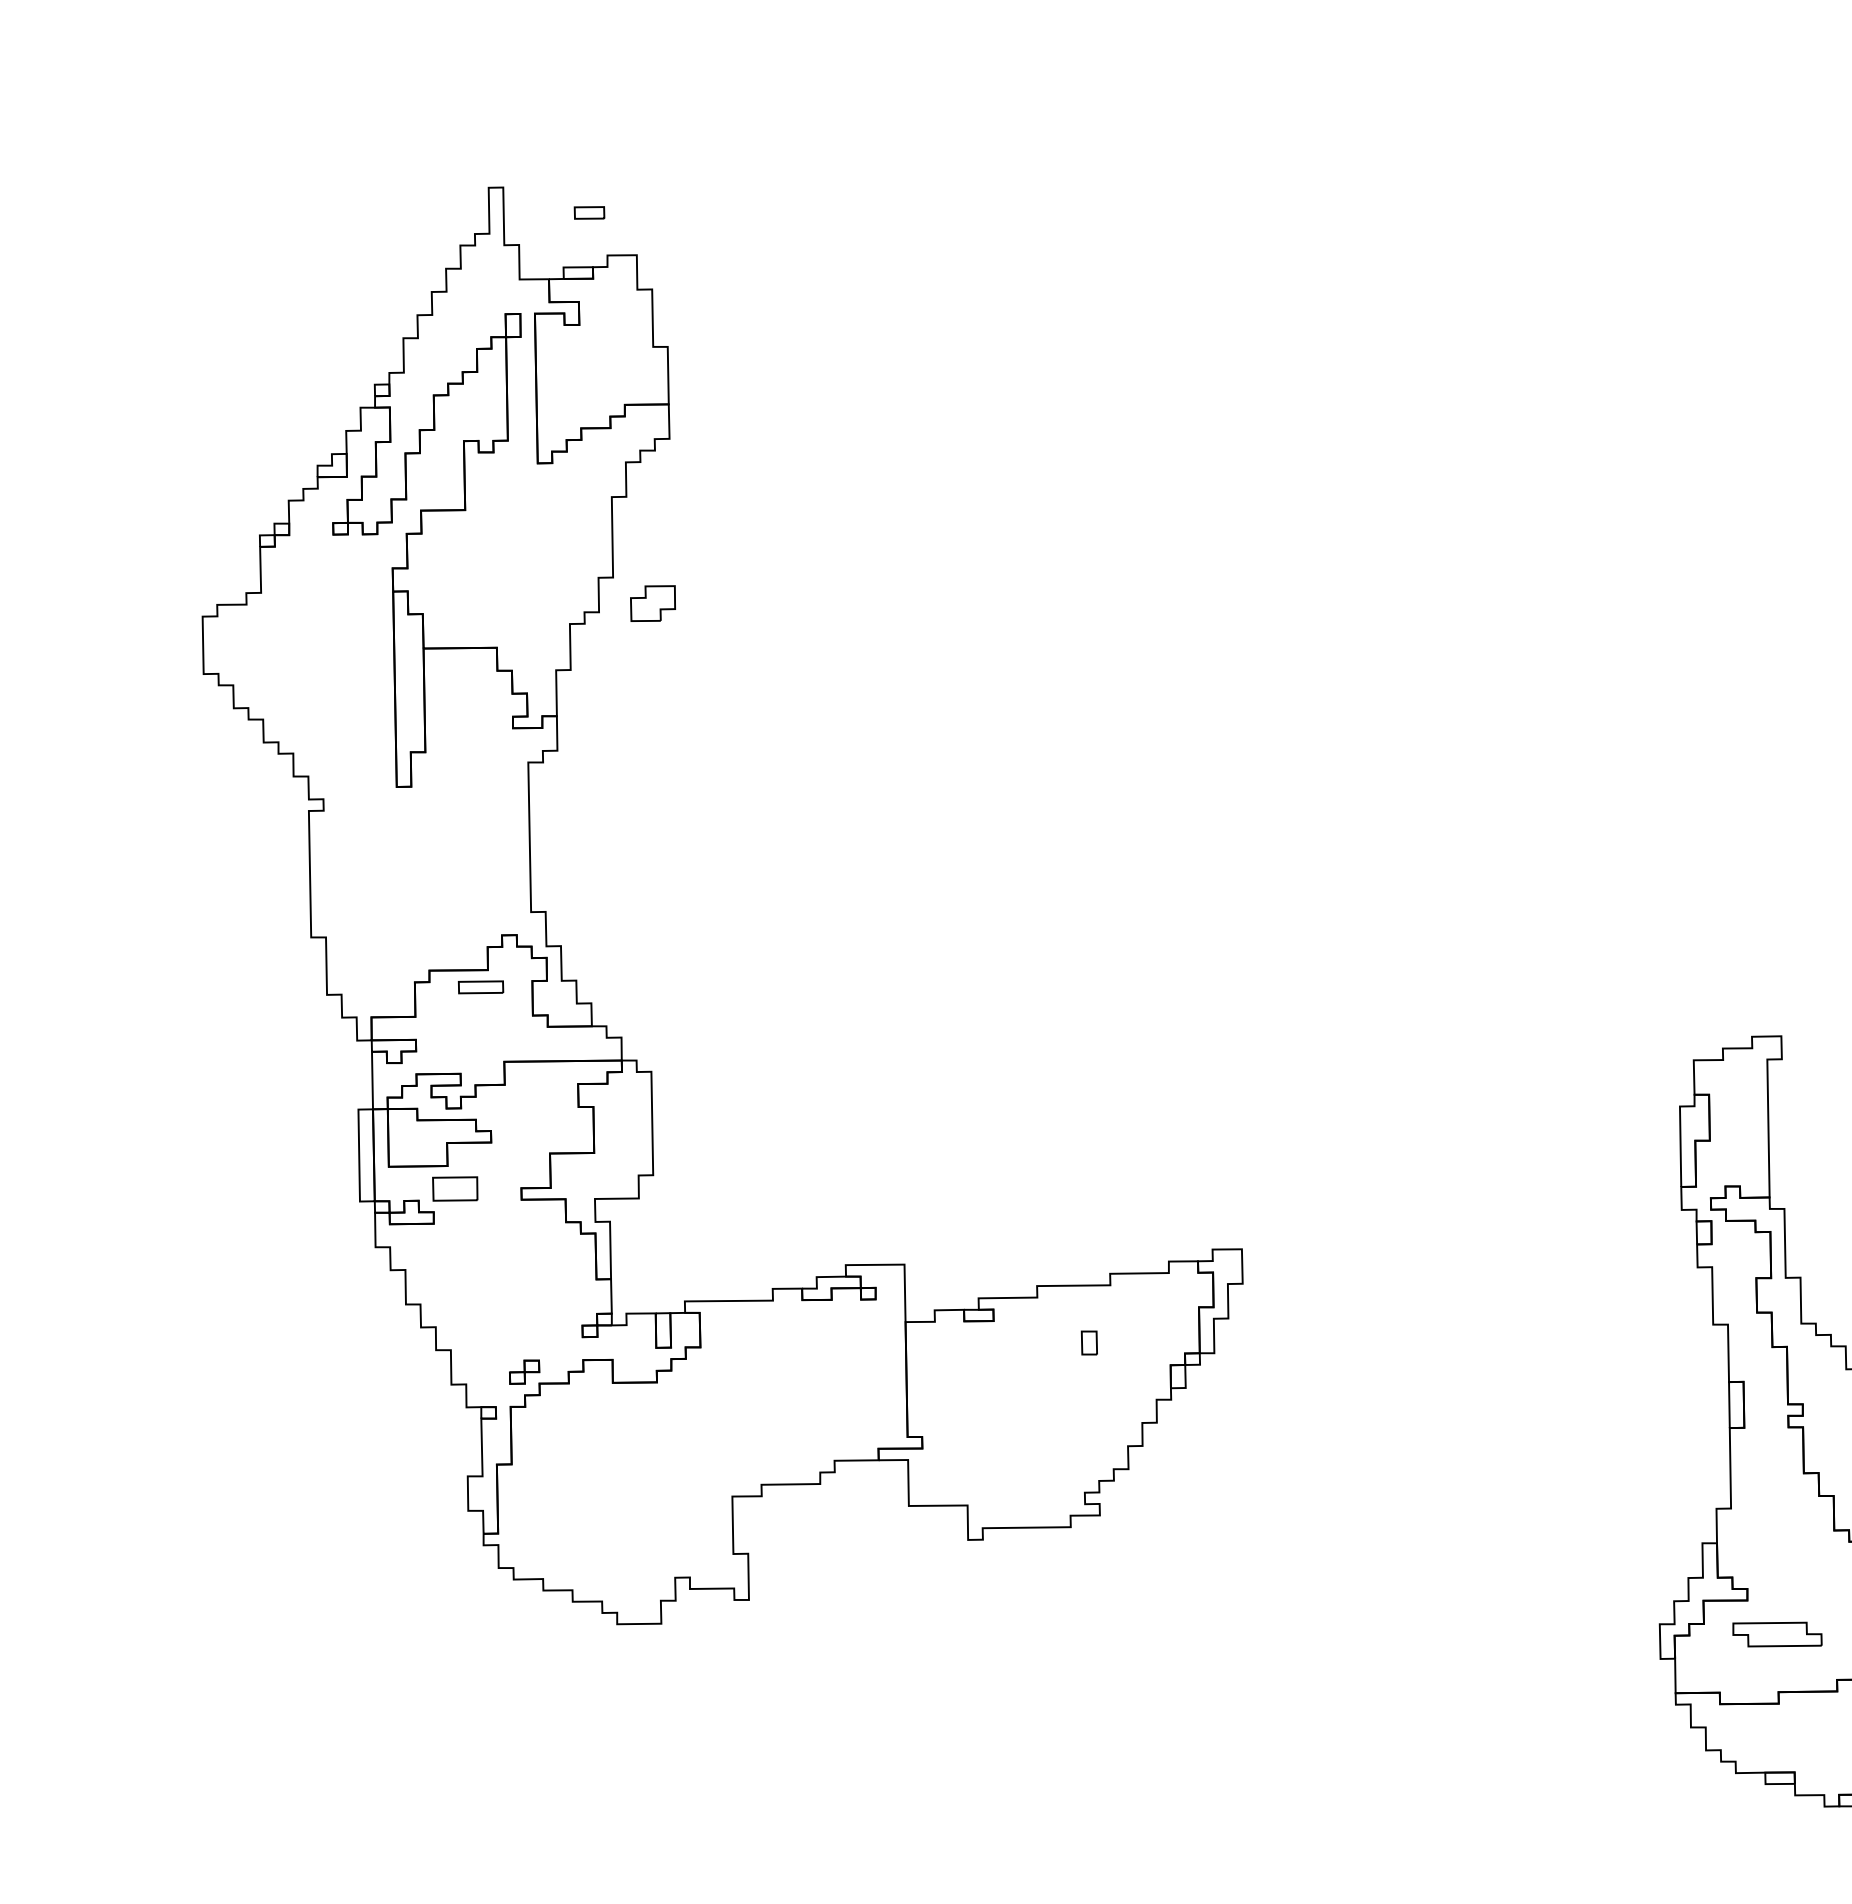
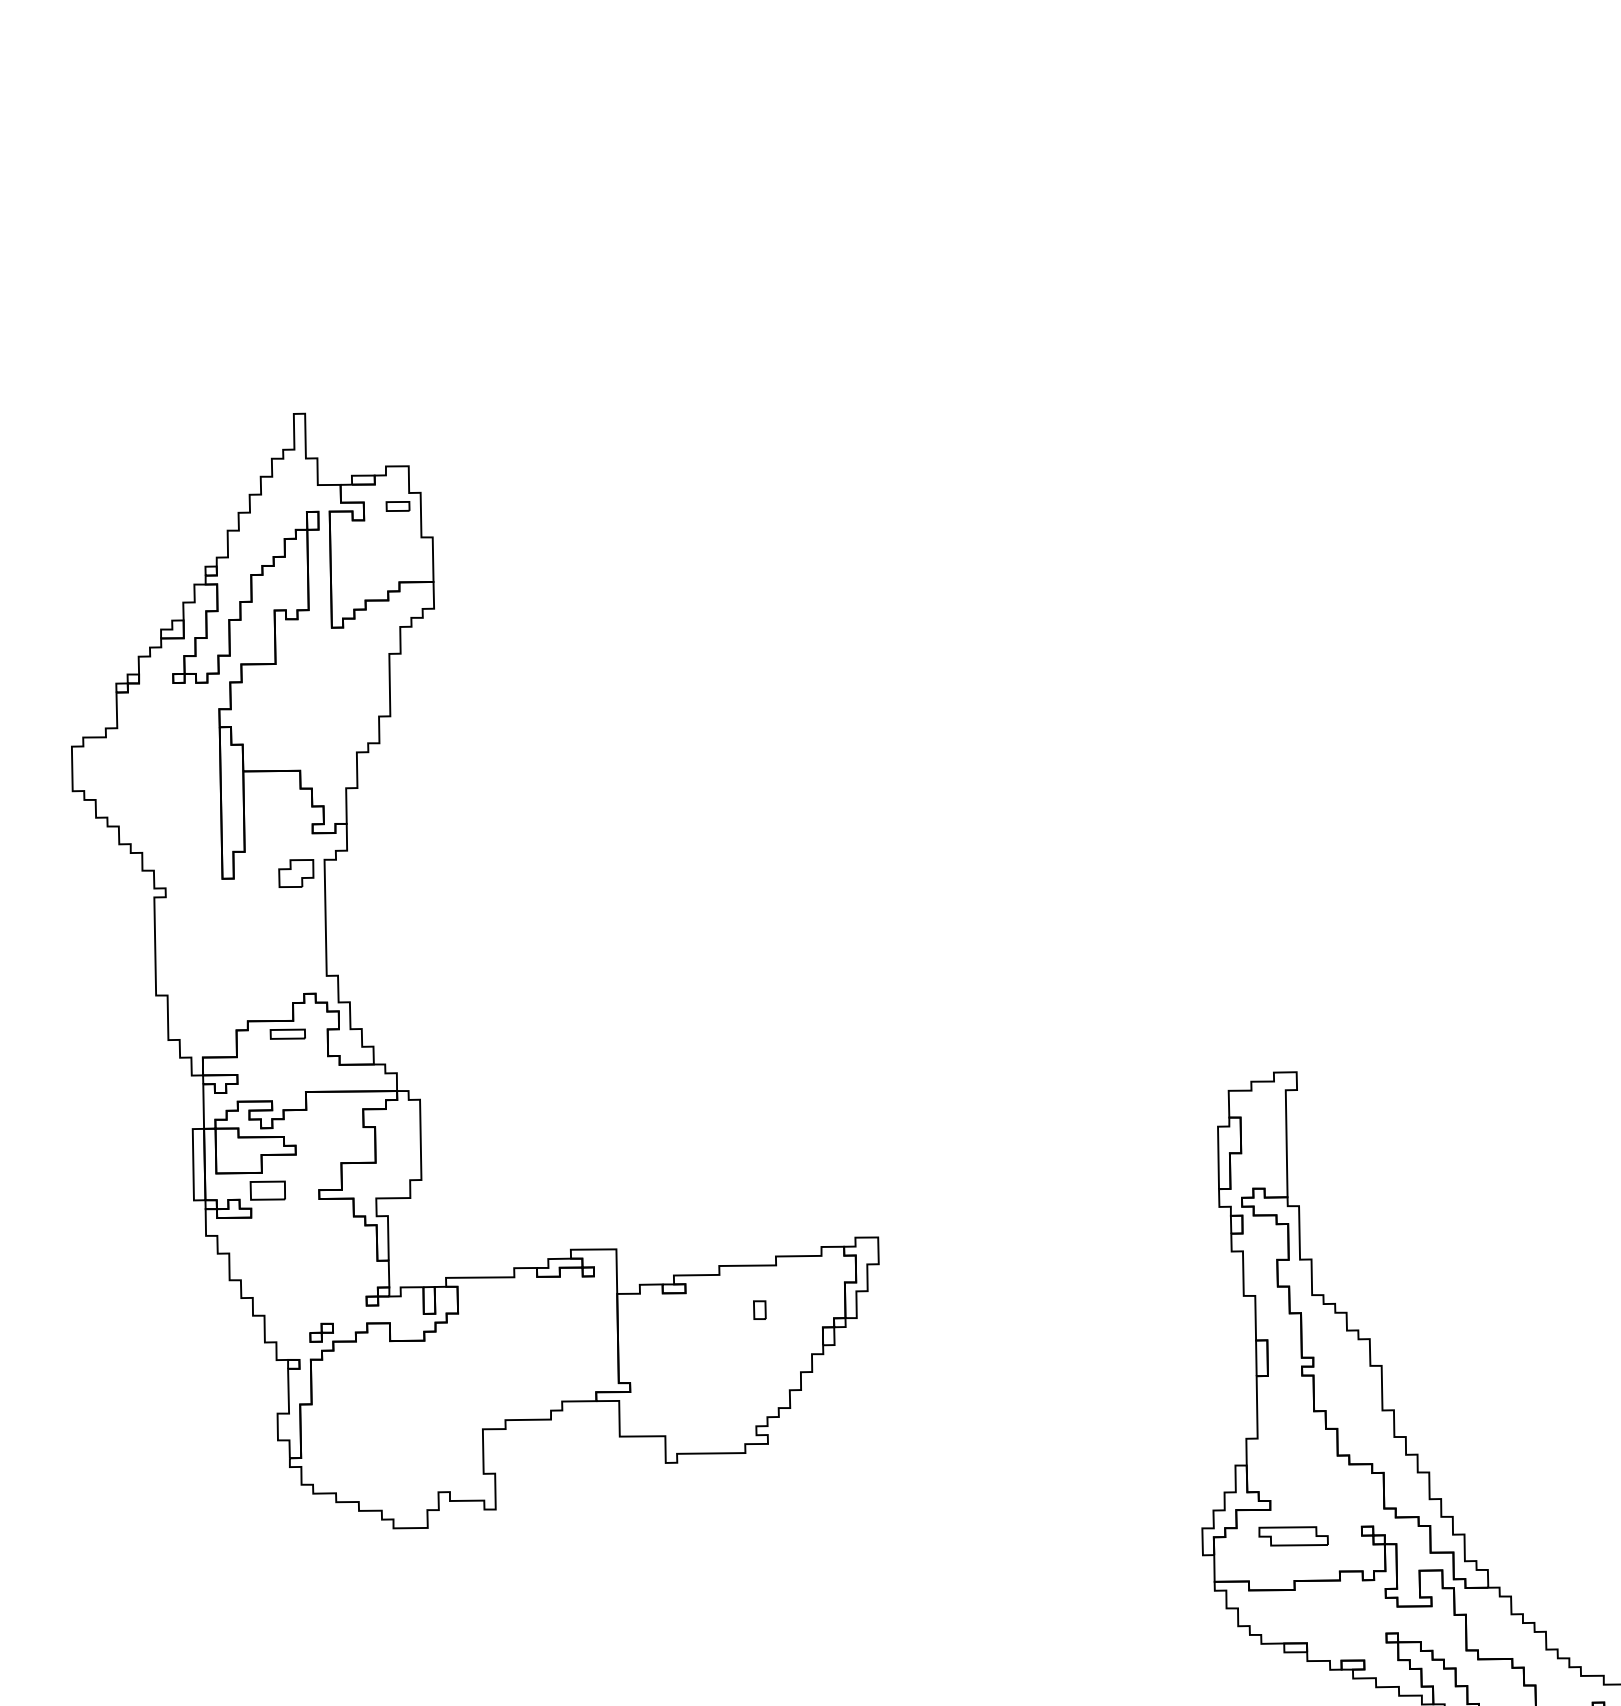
part: (588, 212) -> (397, 506), moved
part: (653, 603) -> (296, 873), moved

